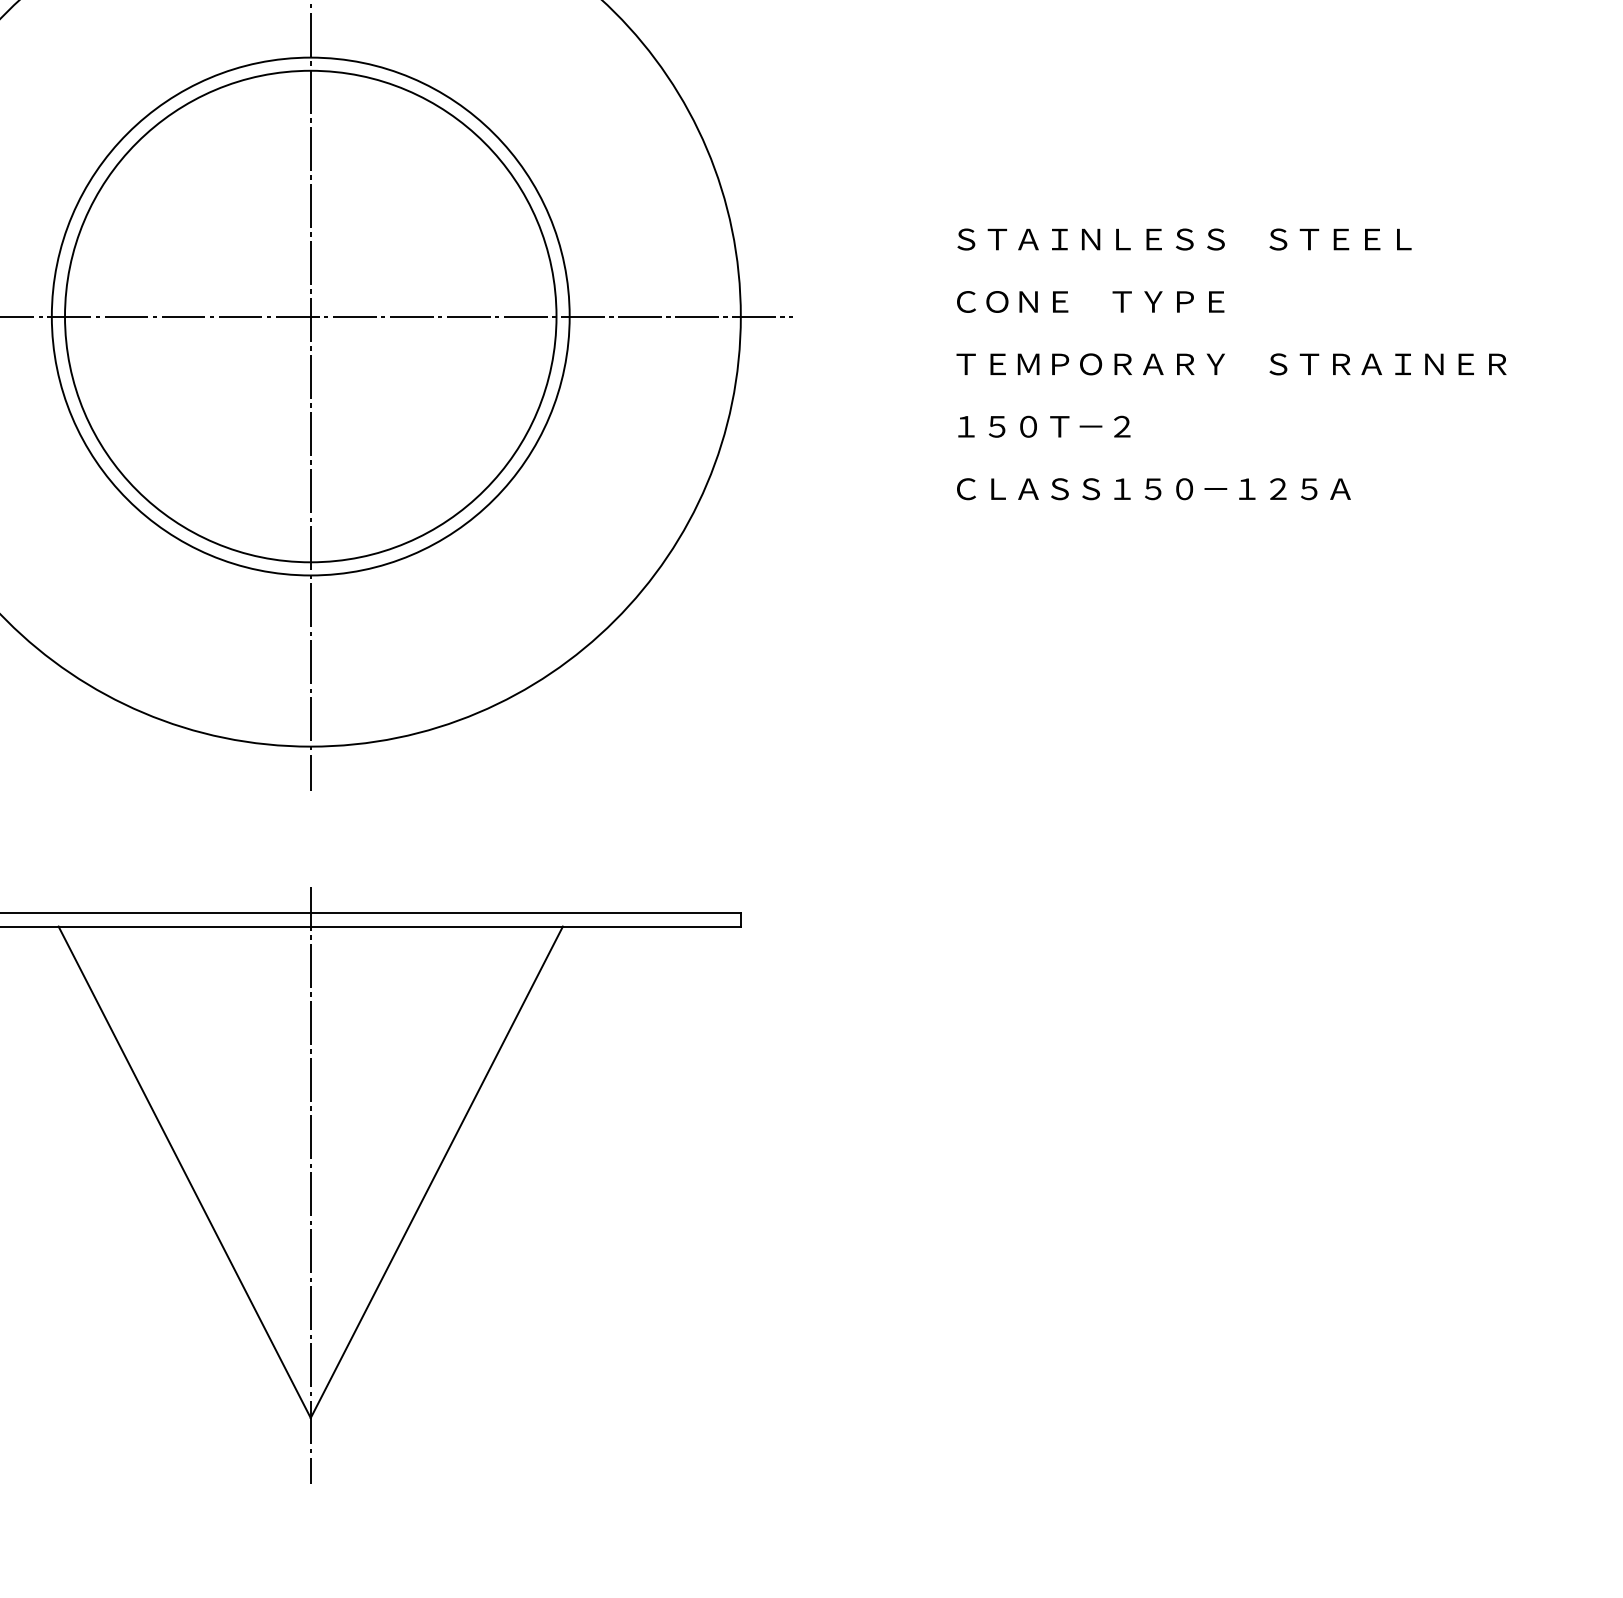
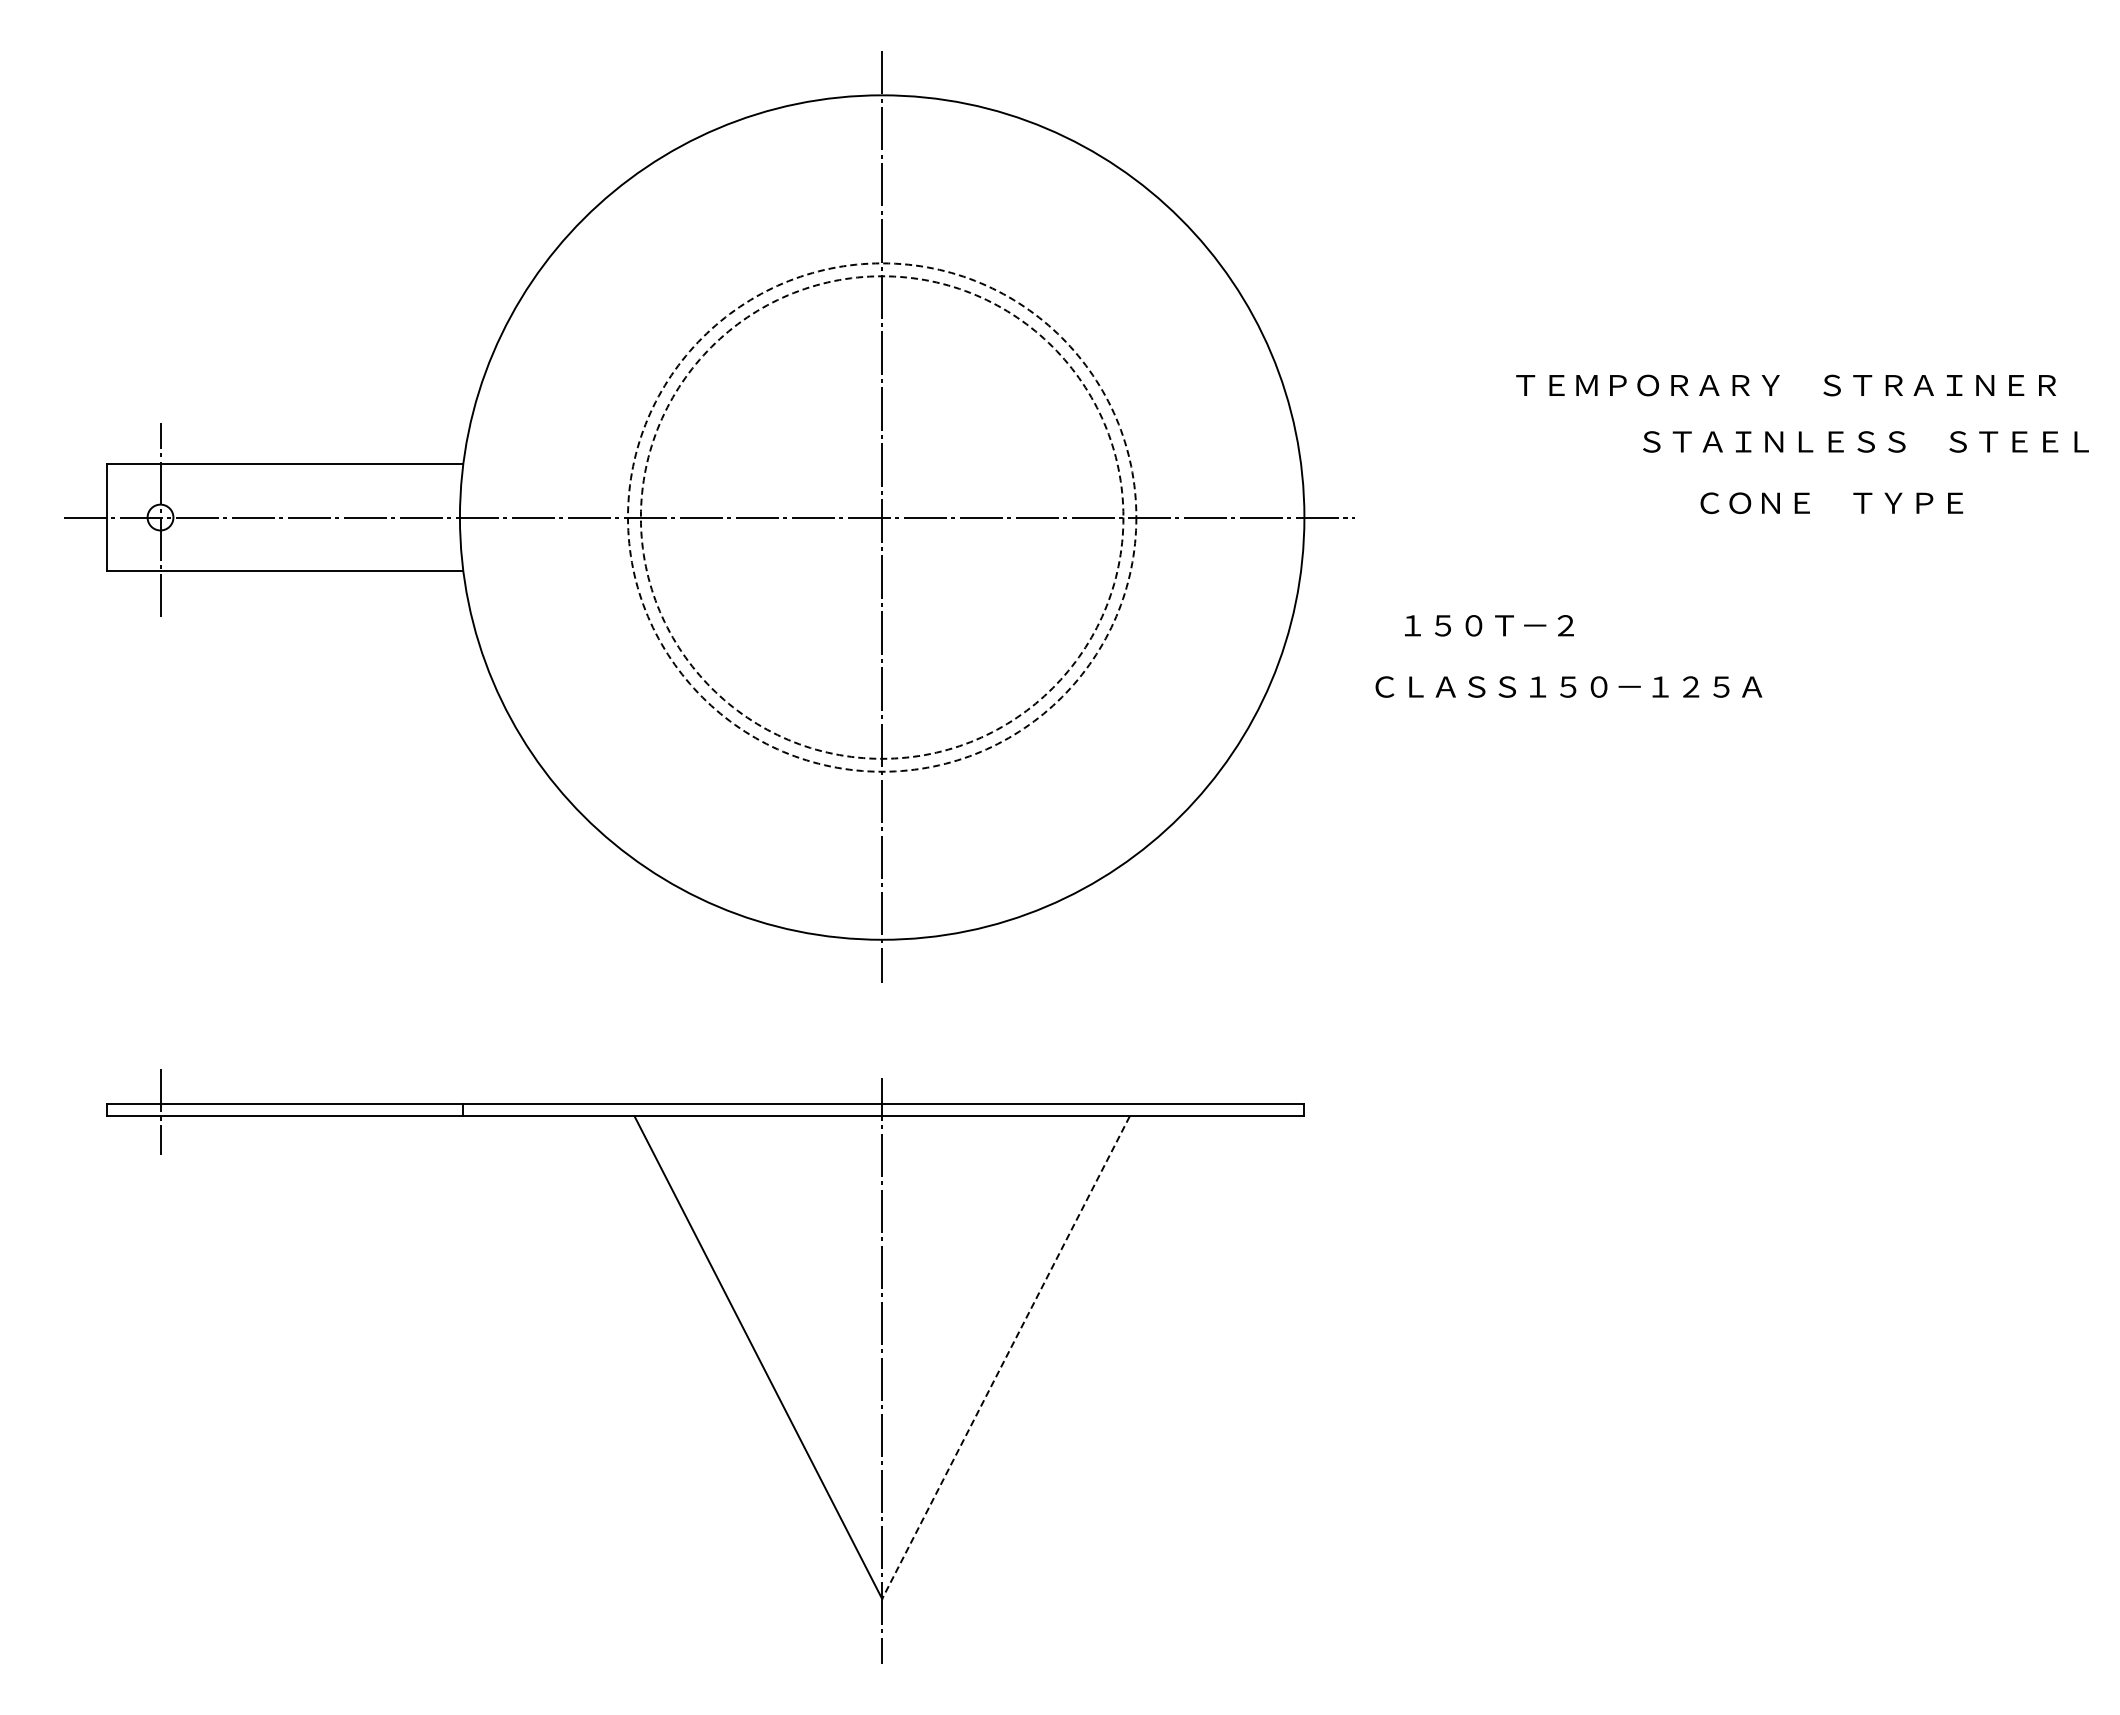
text: (1184, 239) -> (1865, 441), moved
text: (1090, 301) -> (1831, 502), moved
circle: (310, 316) -> (881, 517), solid -> dashed
circle: (310, 316) -> (881, 517), solid -> dashed
text: (1230, 364) -> (1785, 385), moved
text: (1044, 426) -> (1489, 625), moved
text: (1153, 488) -> (1568, 686), moved
line: (436, 1173) -> (1005, 1358), solid -> dashed

